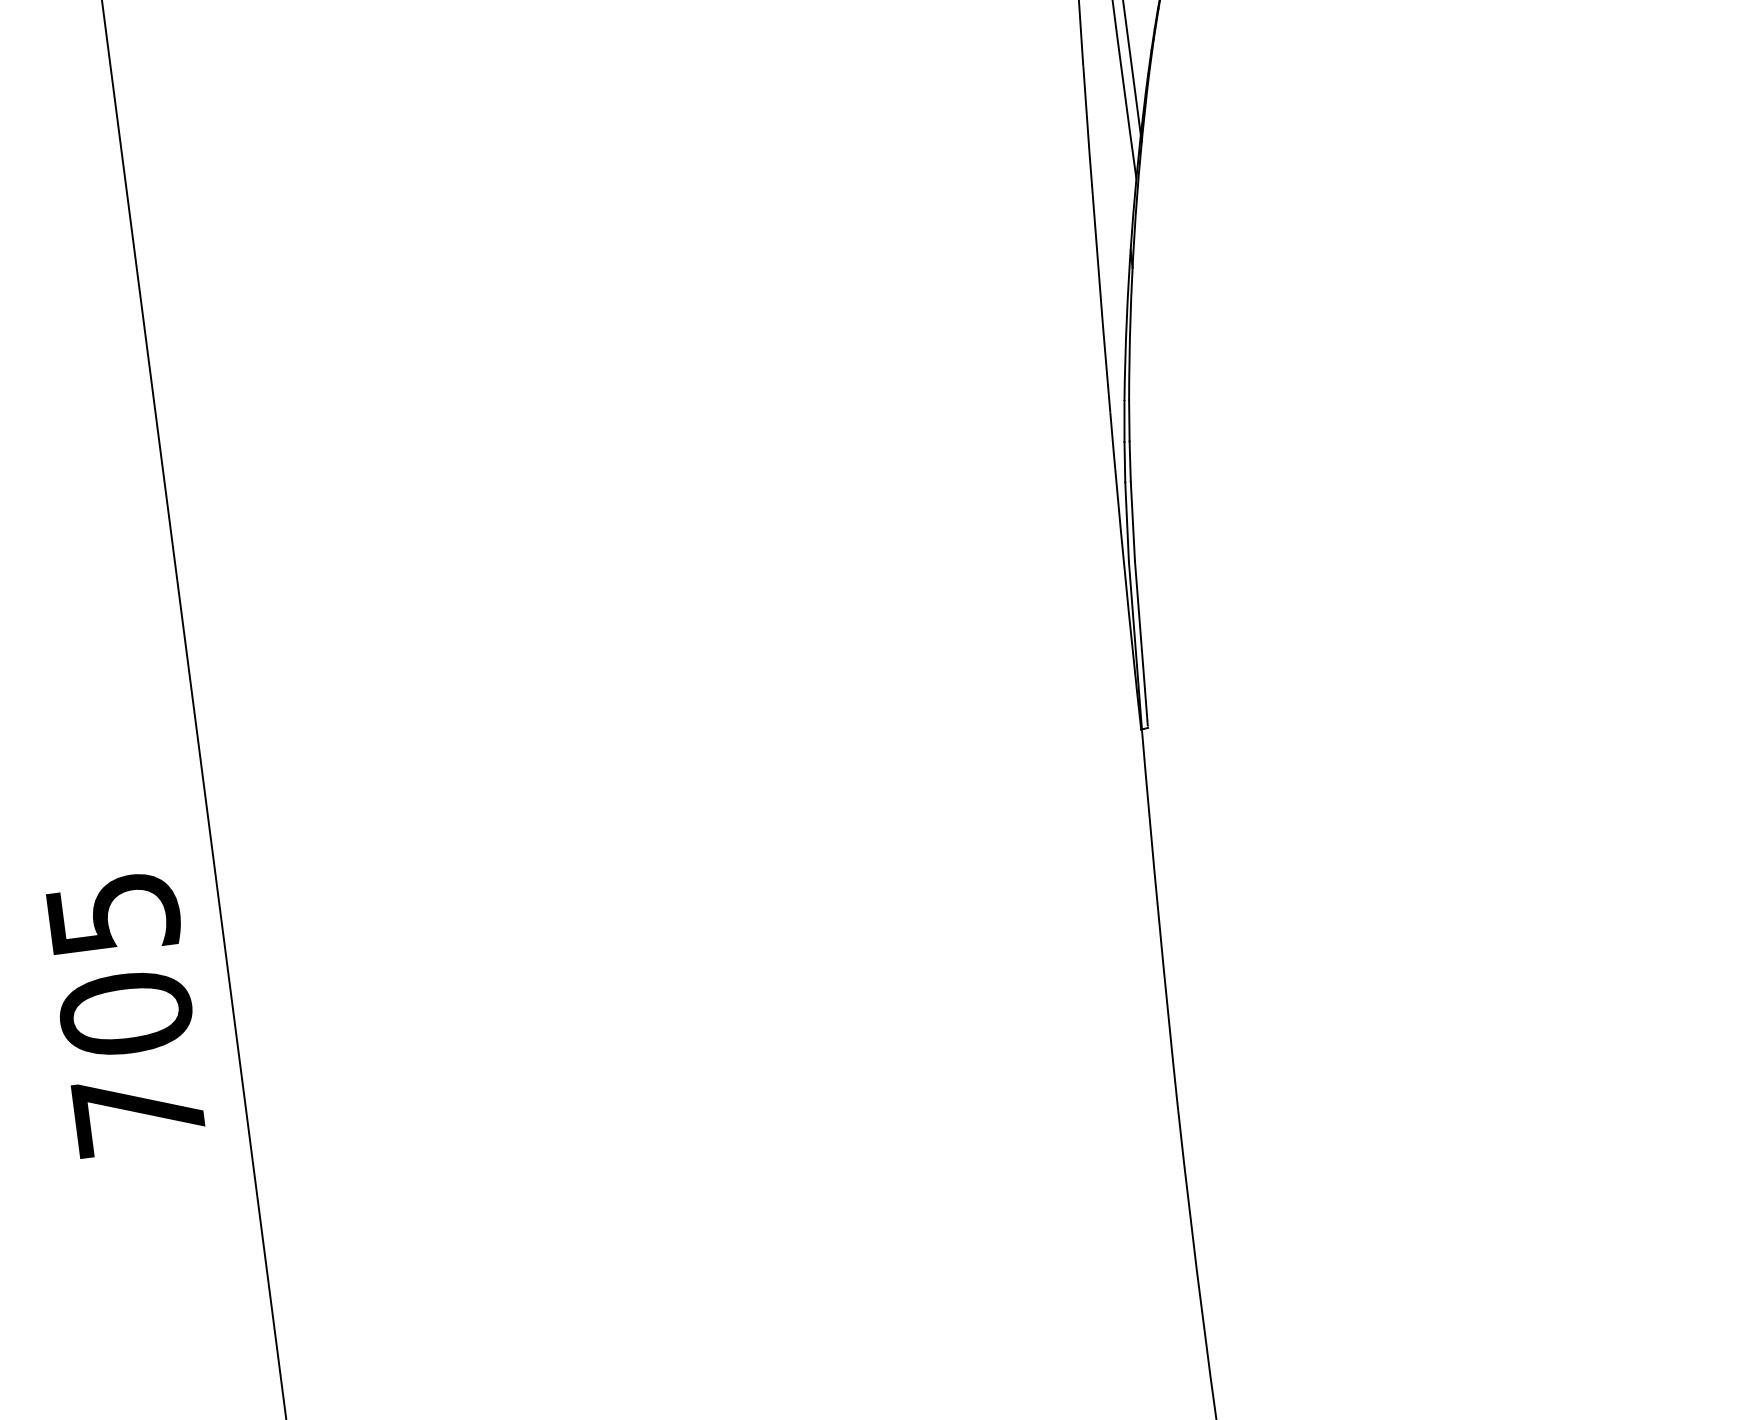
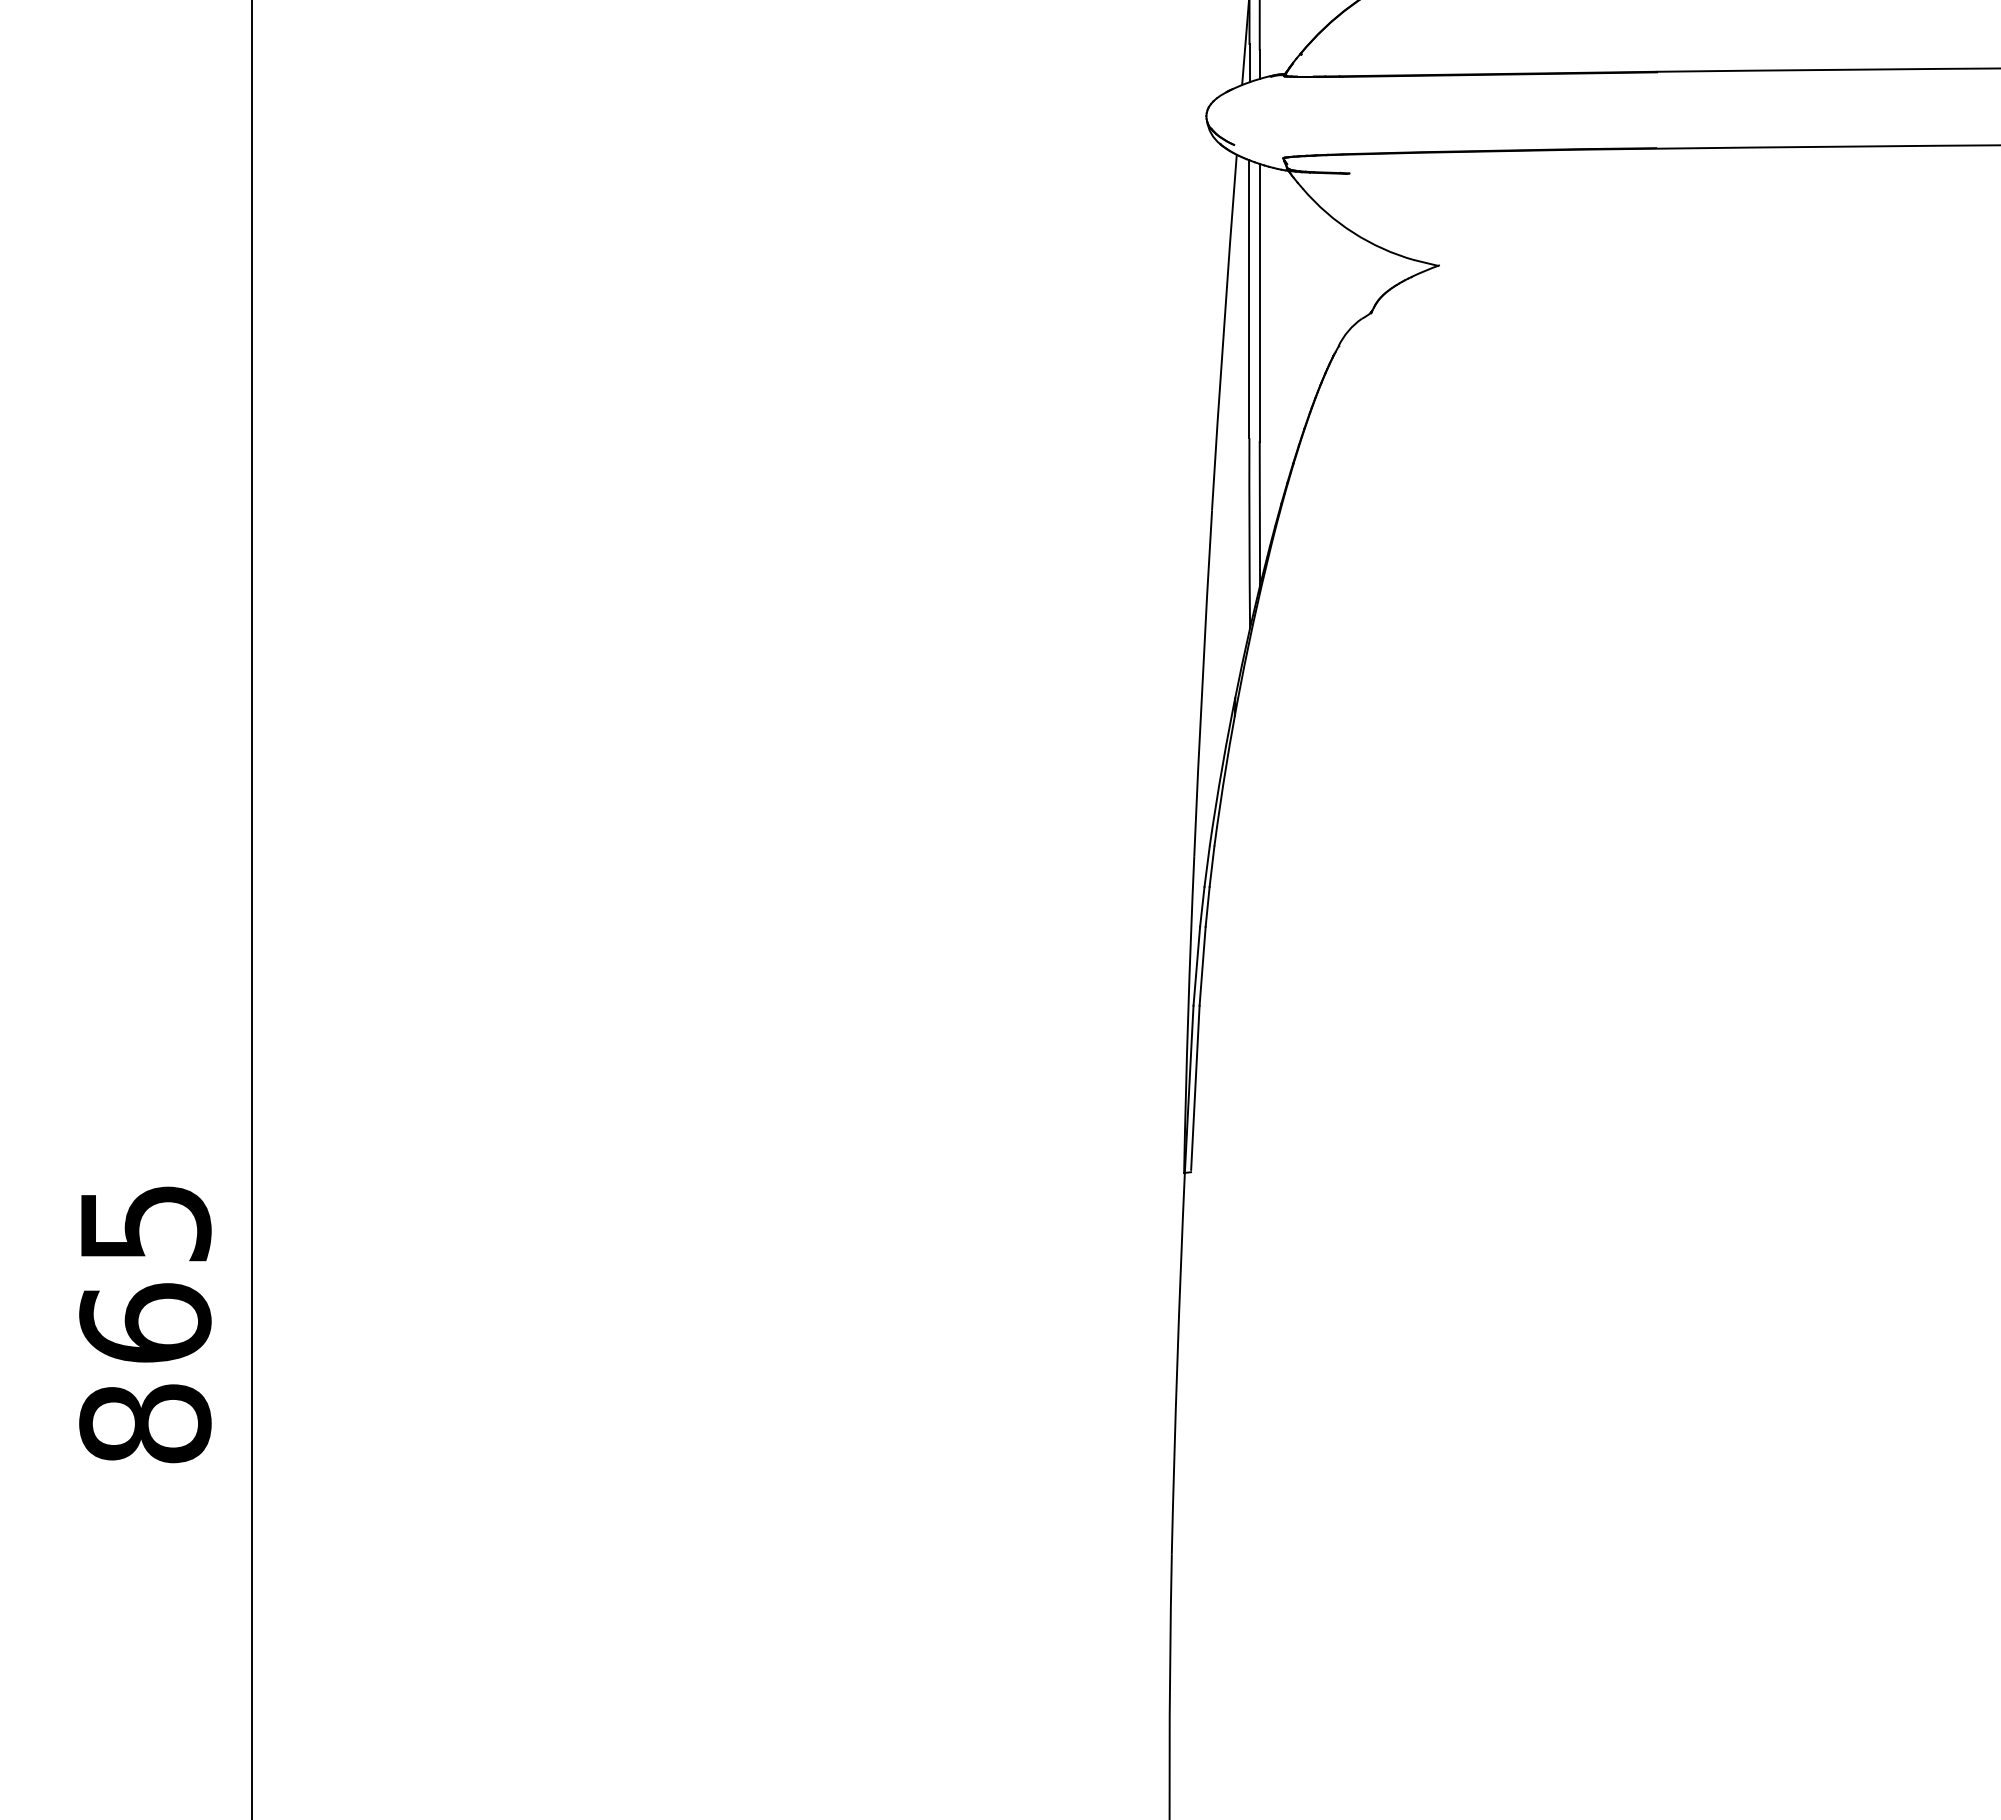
text: (132, 1063) -> (145, 1373), 705 -> 865

